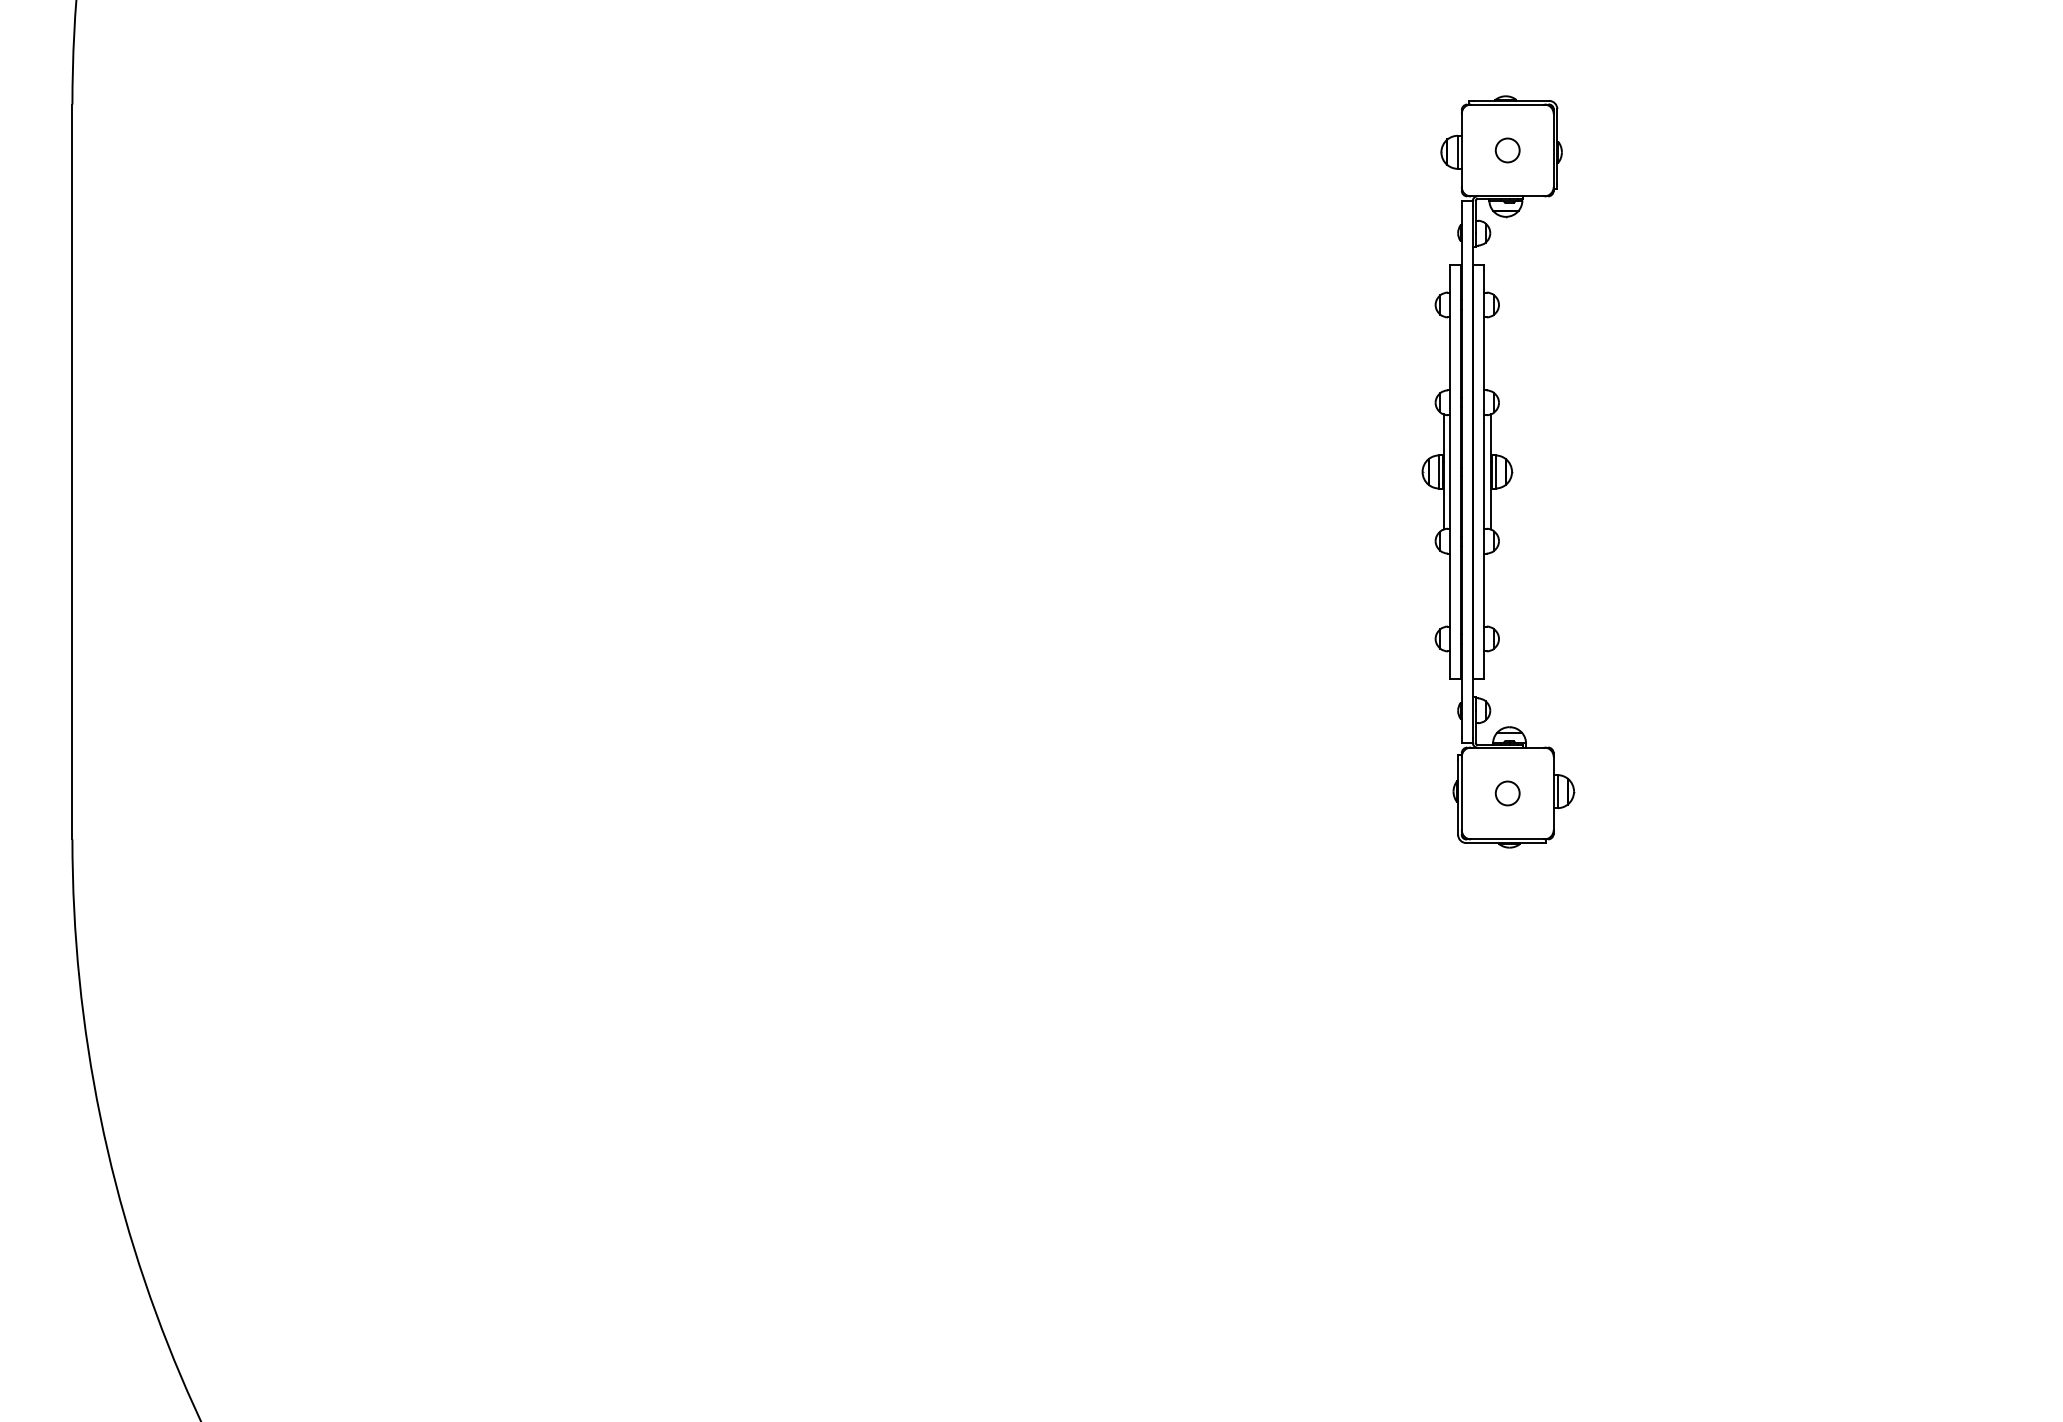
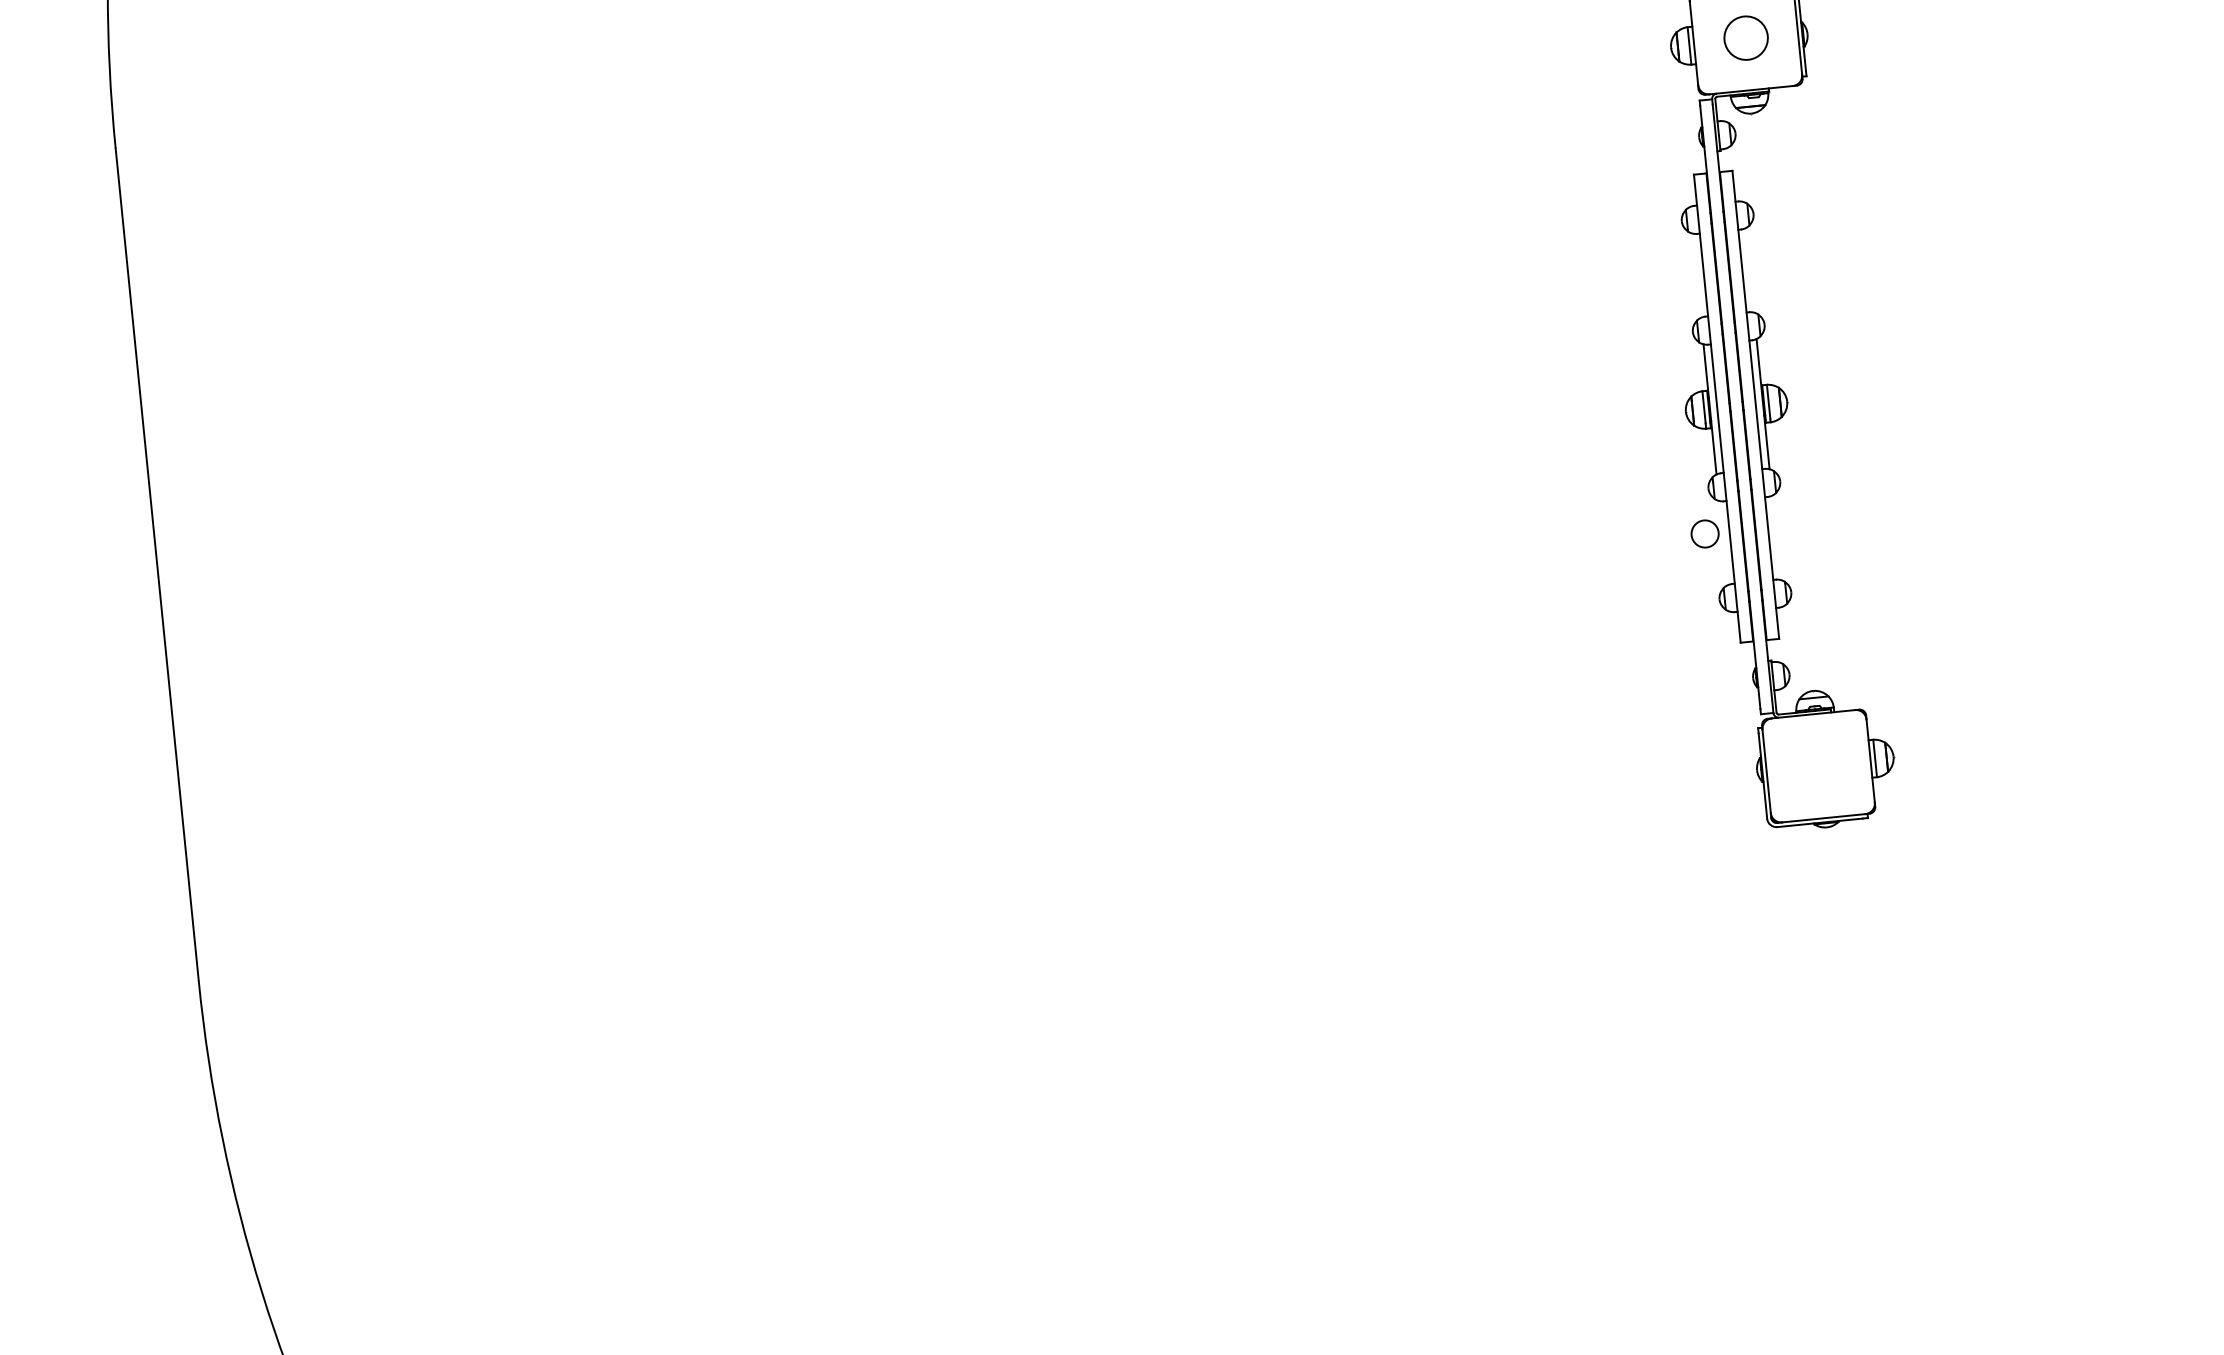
circle: (1507, 150) -> (1745, 38), size x1.6
circle: (1507, 793) -> (1704, 534), moved

